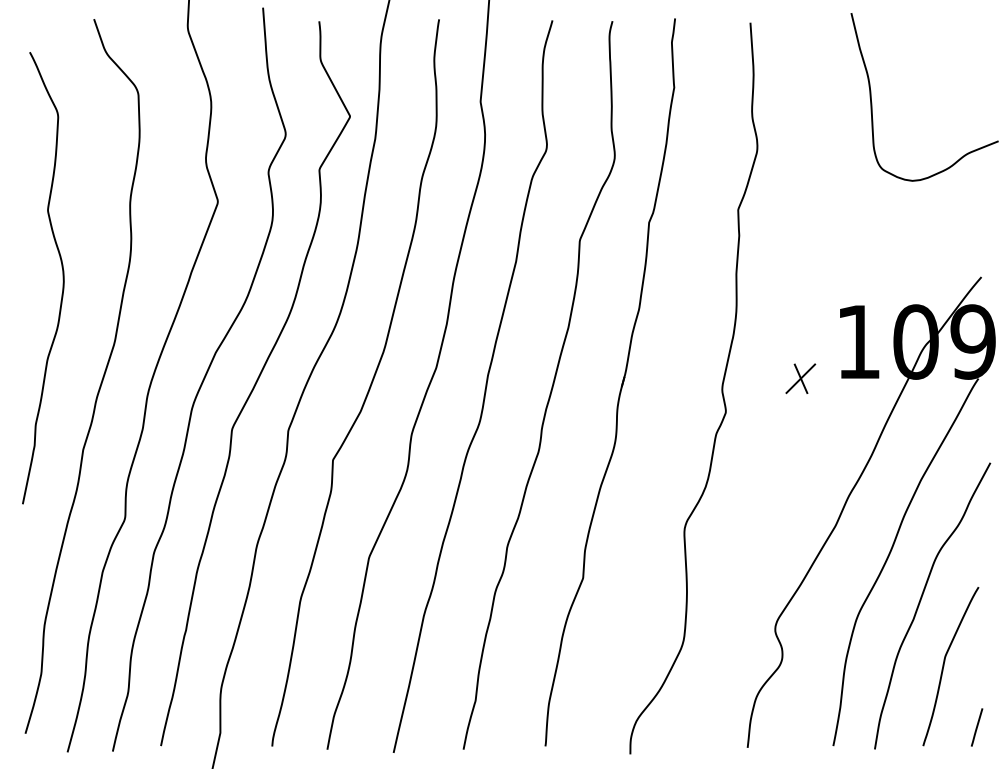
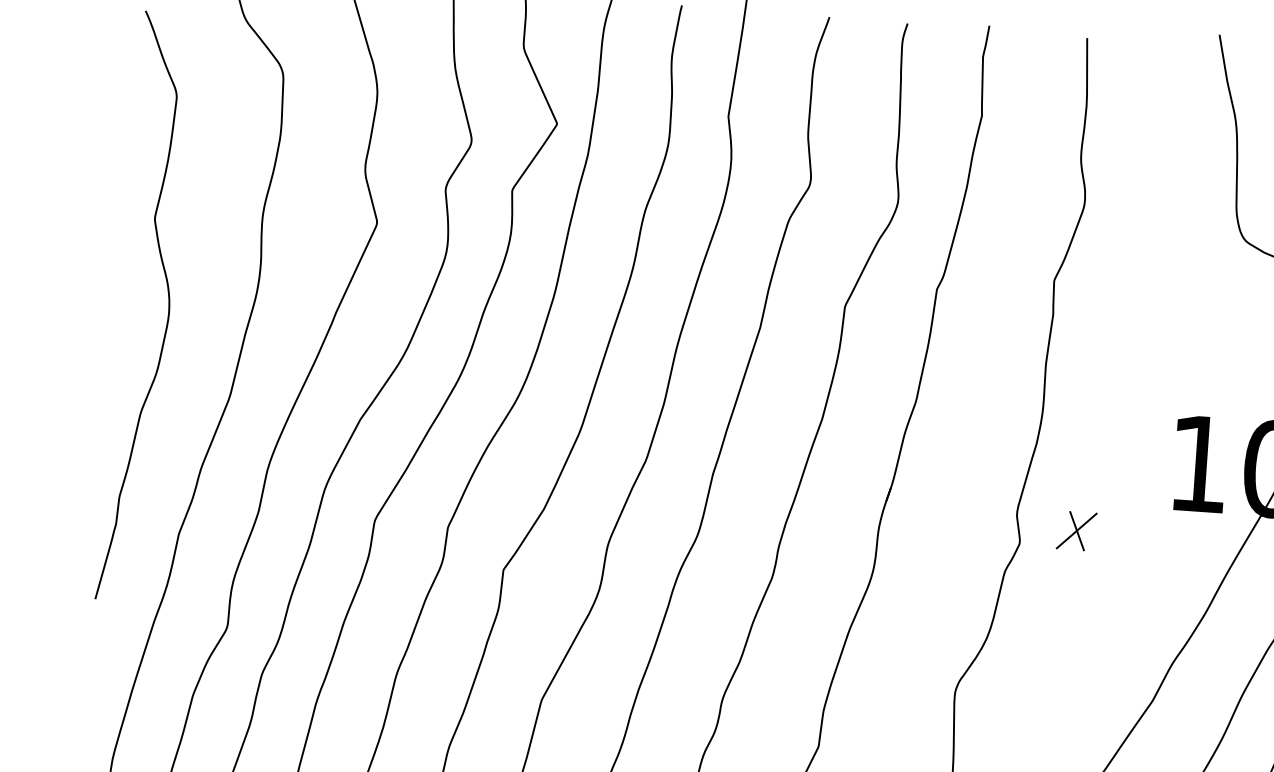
part: (800, 378) -> (1076, 530), moved

